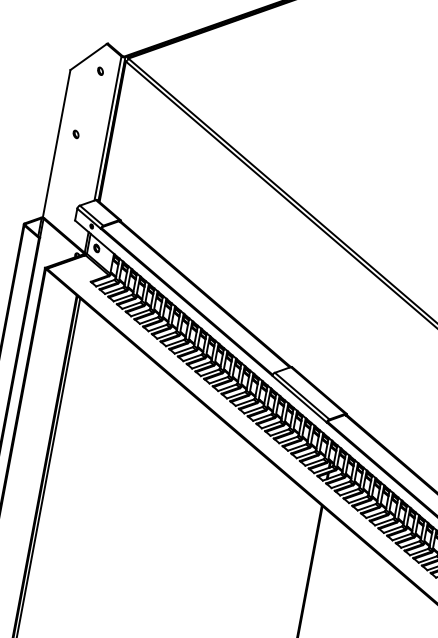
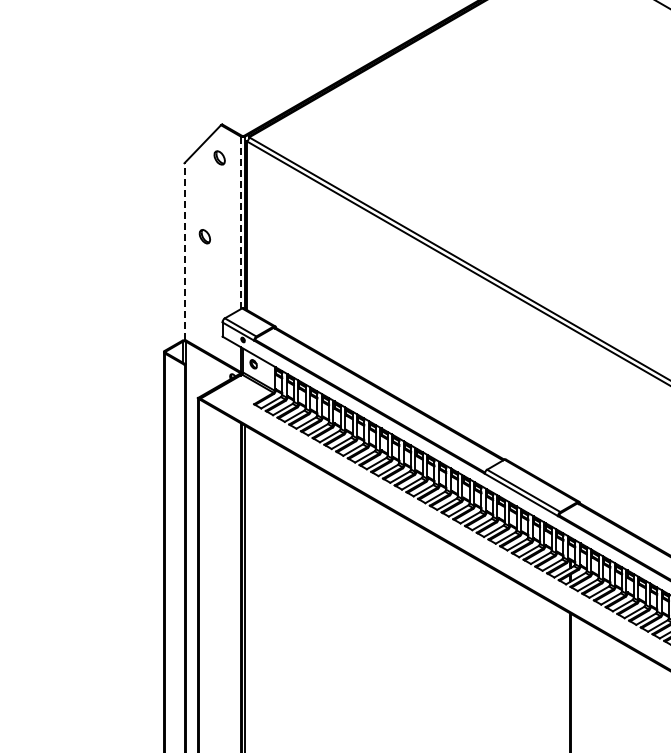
part: (100, 71) -> (219, 158), size x1.6
line: (107, 128) -> (240, 222), solid -> dashed
part: (75, 134) -> (204, 236), size x1.6
line: (56, 143) -> (184, 251), solid -> dashed

